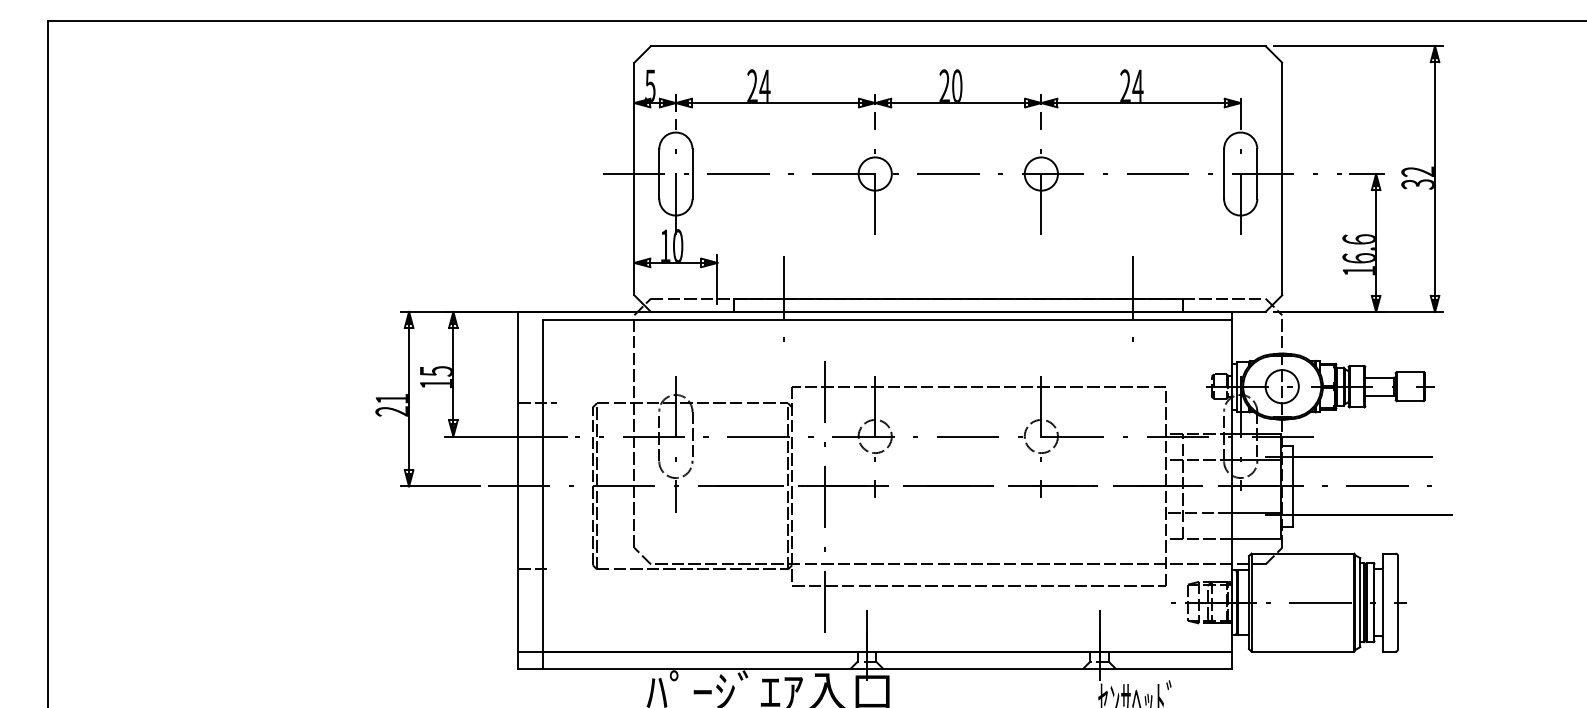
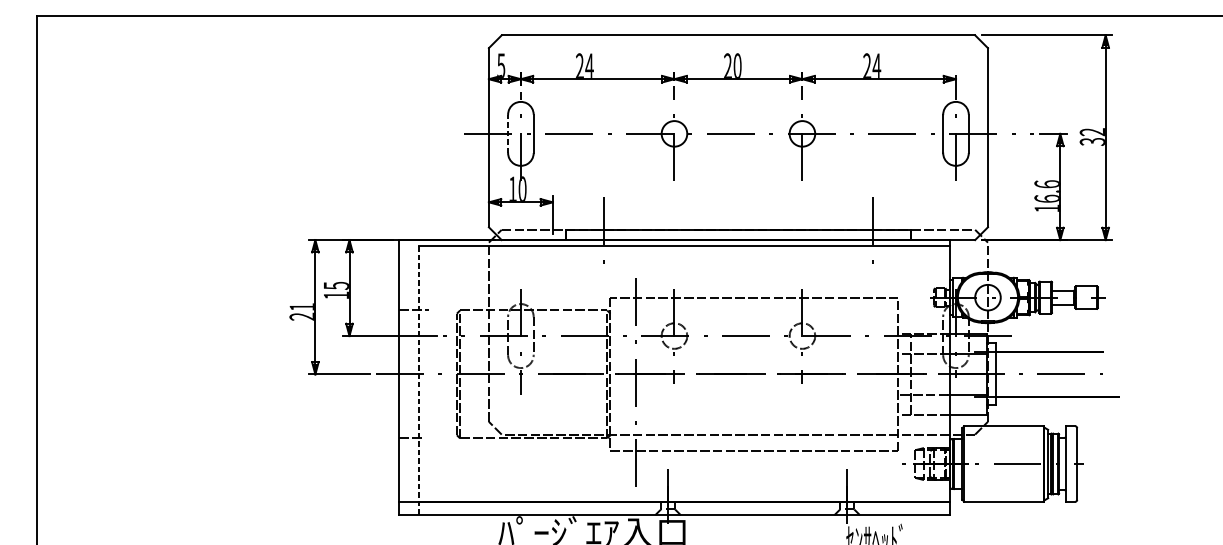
line: (659, 174) -> (508, 134), solid -> dashed
line: (543, 495) -> (418, 381), solid -> dashed

